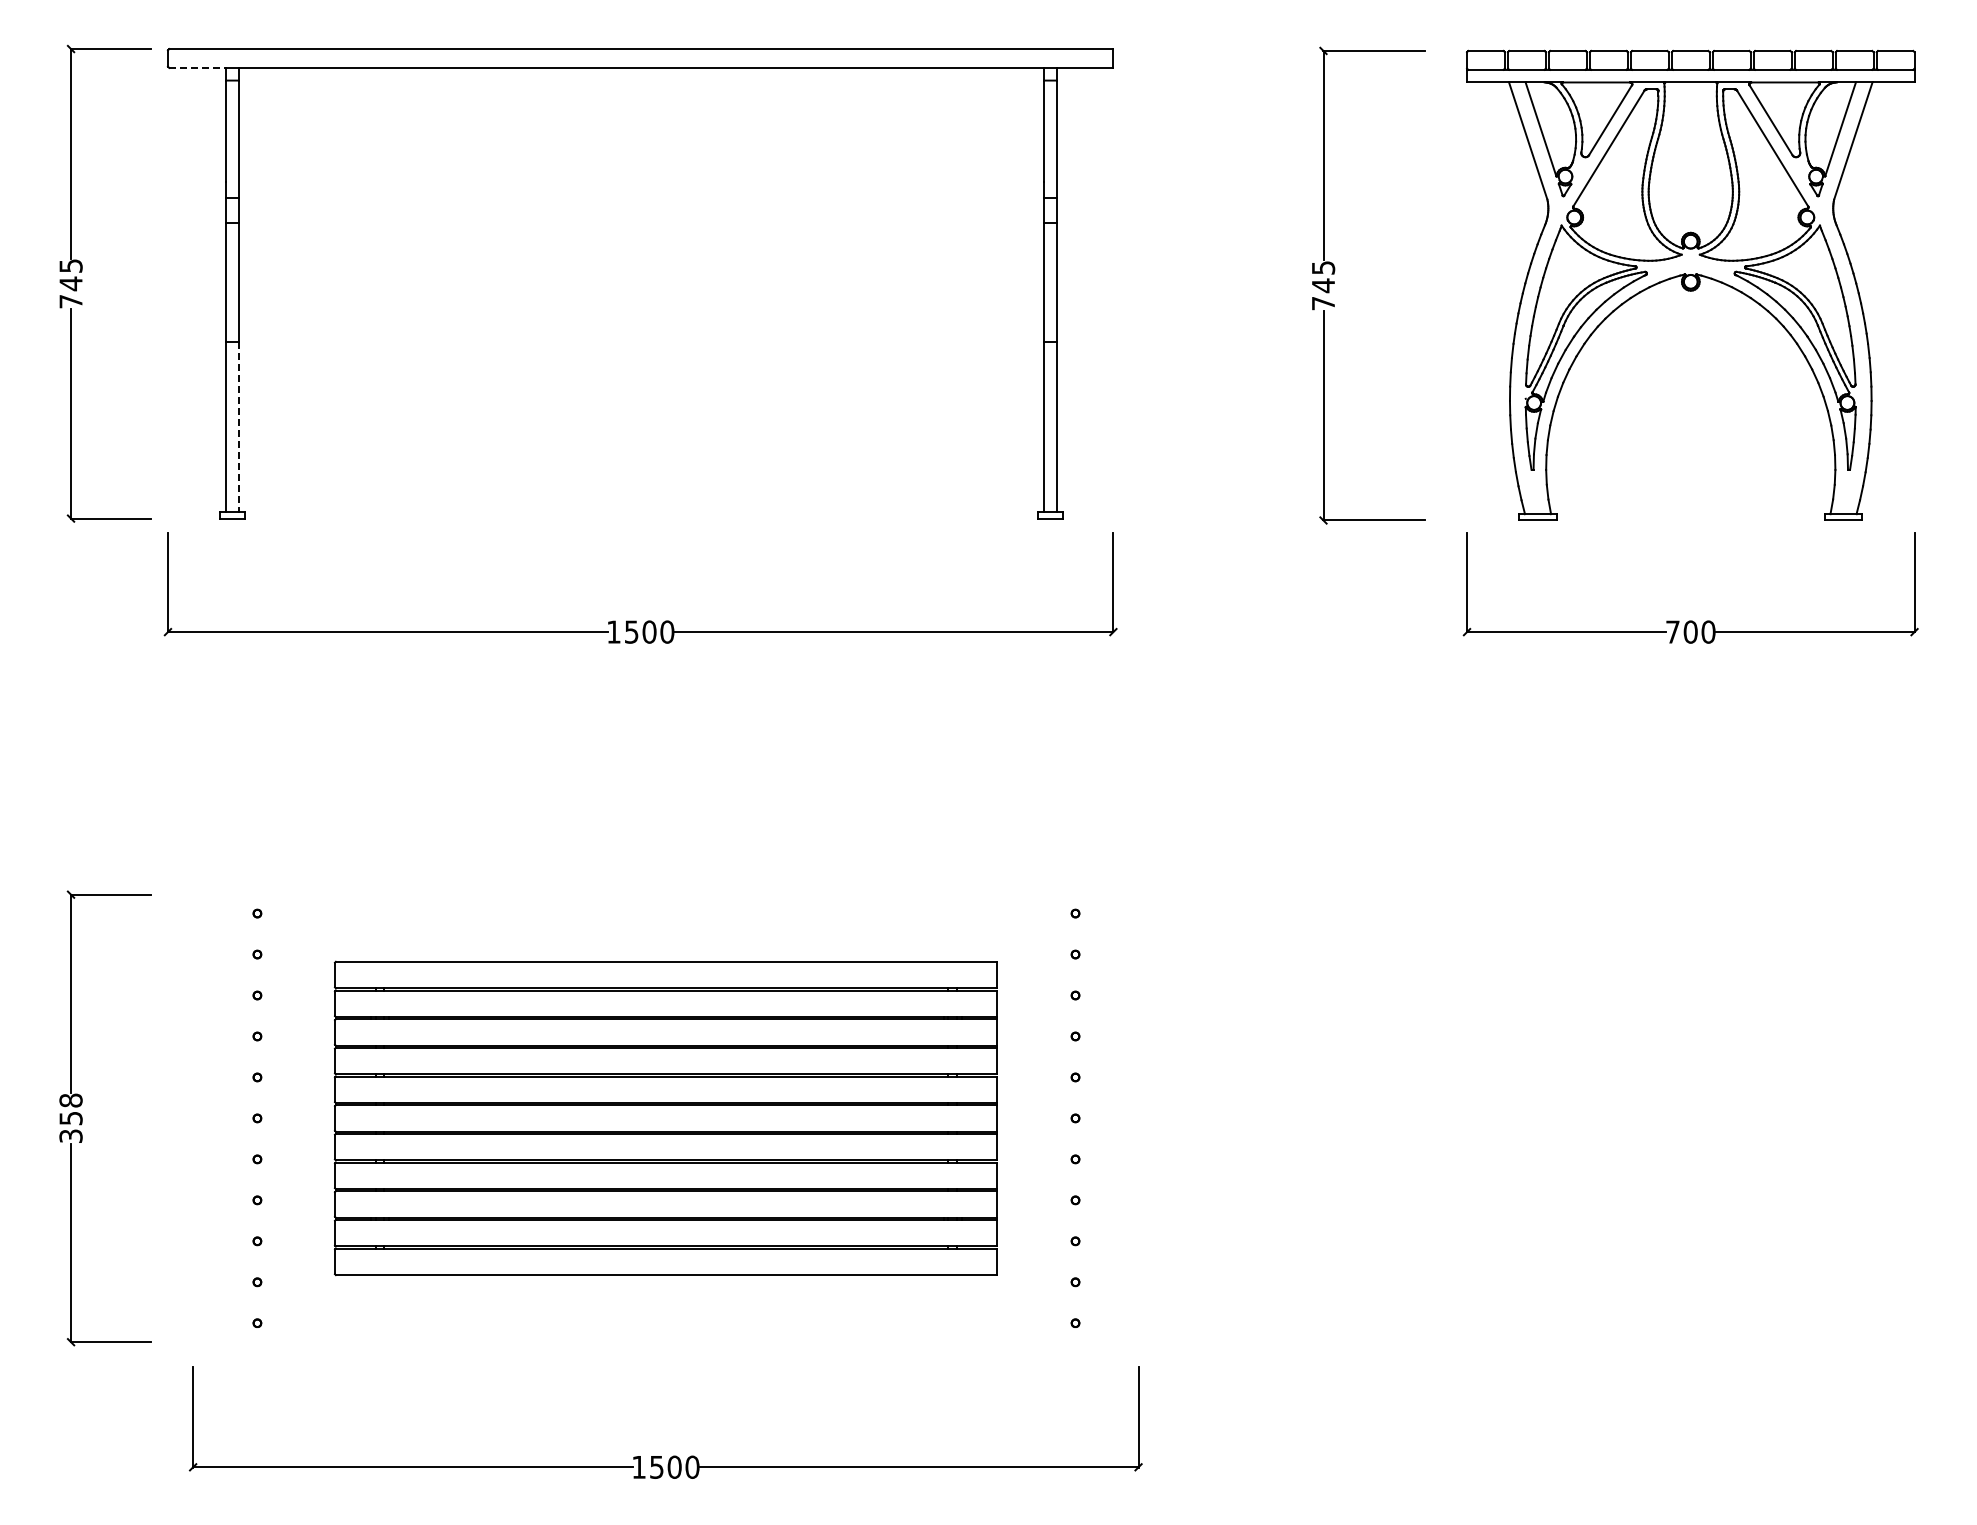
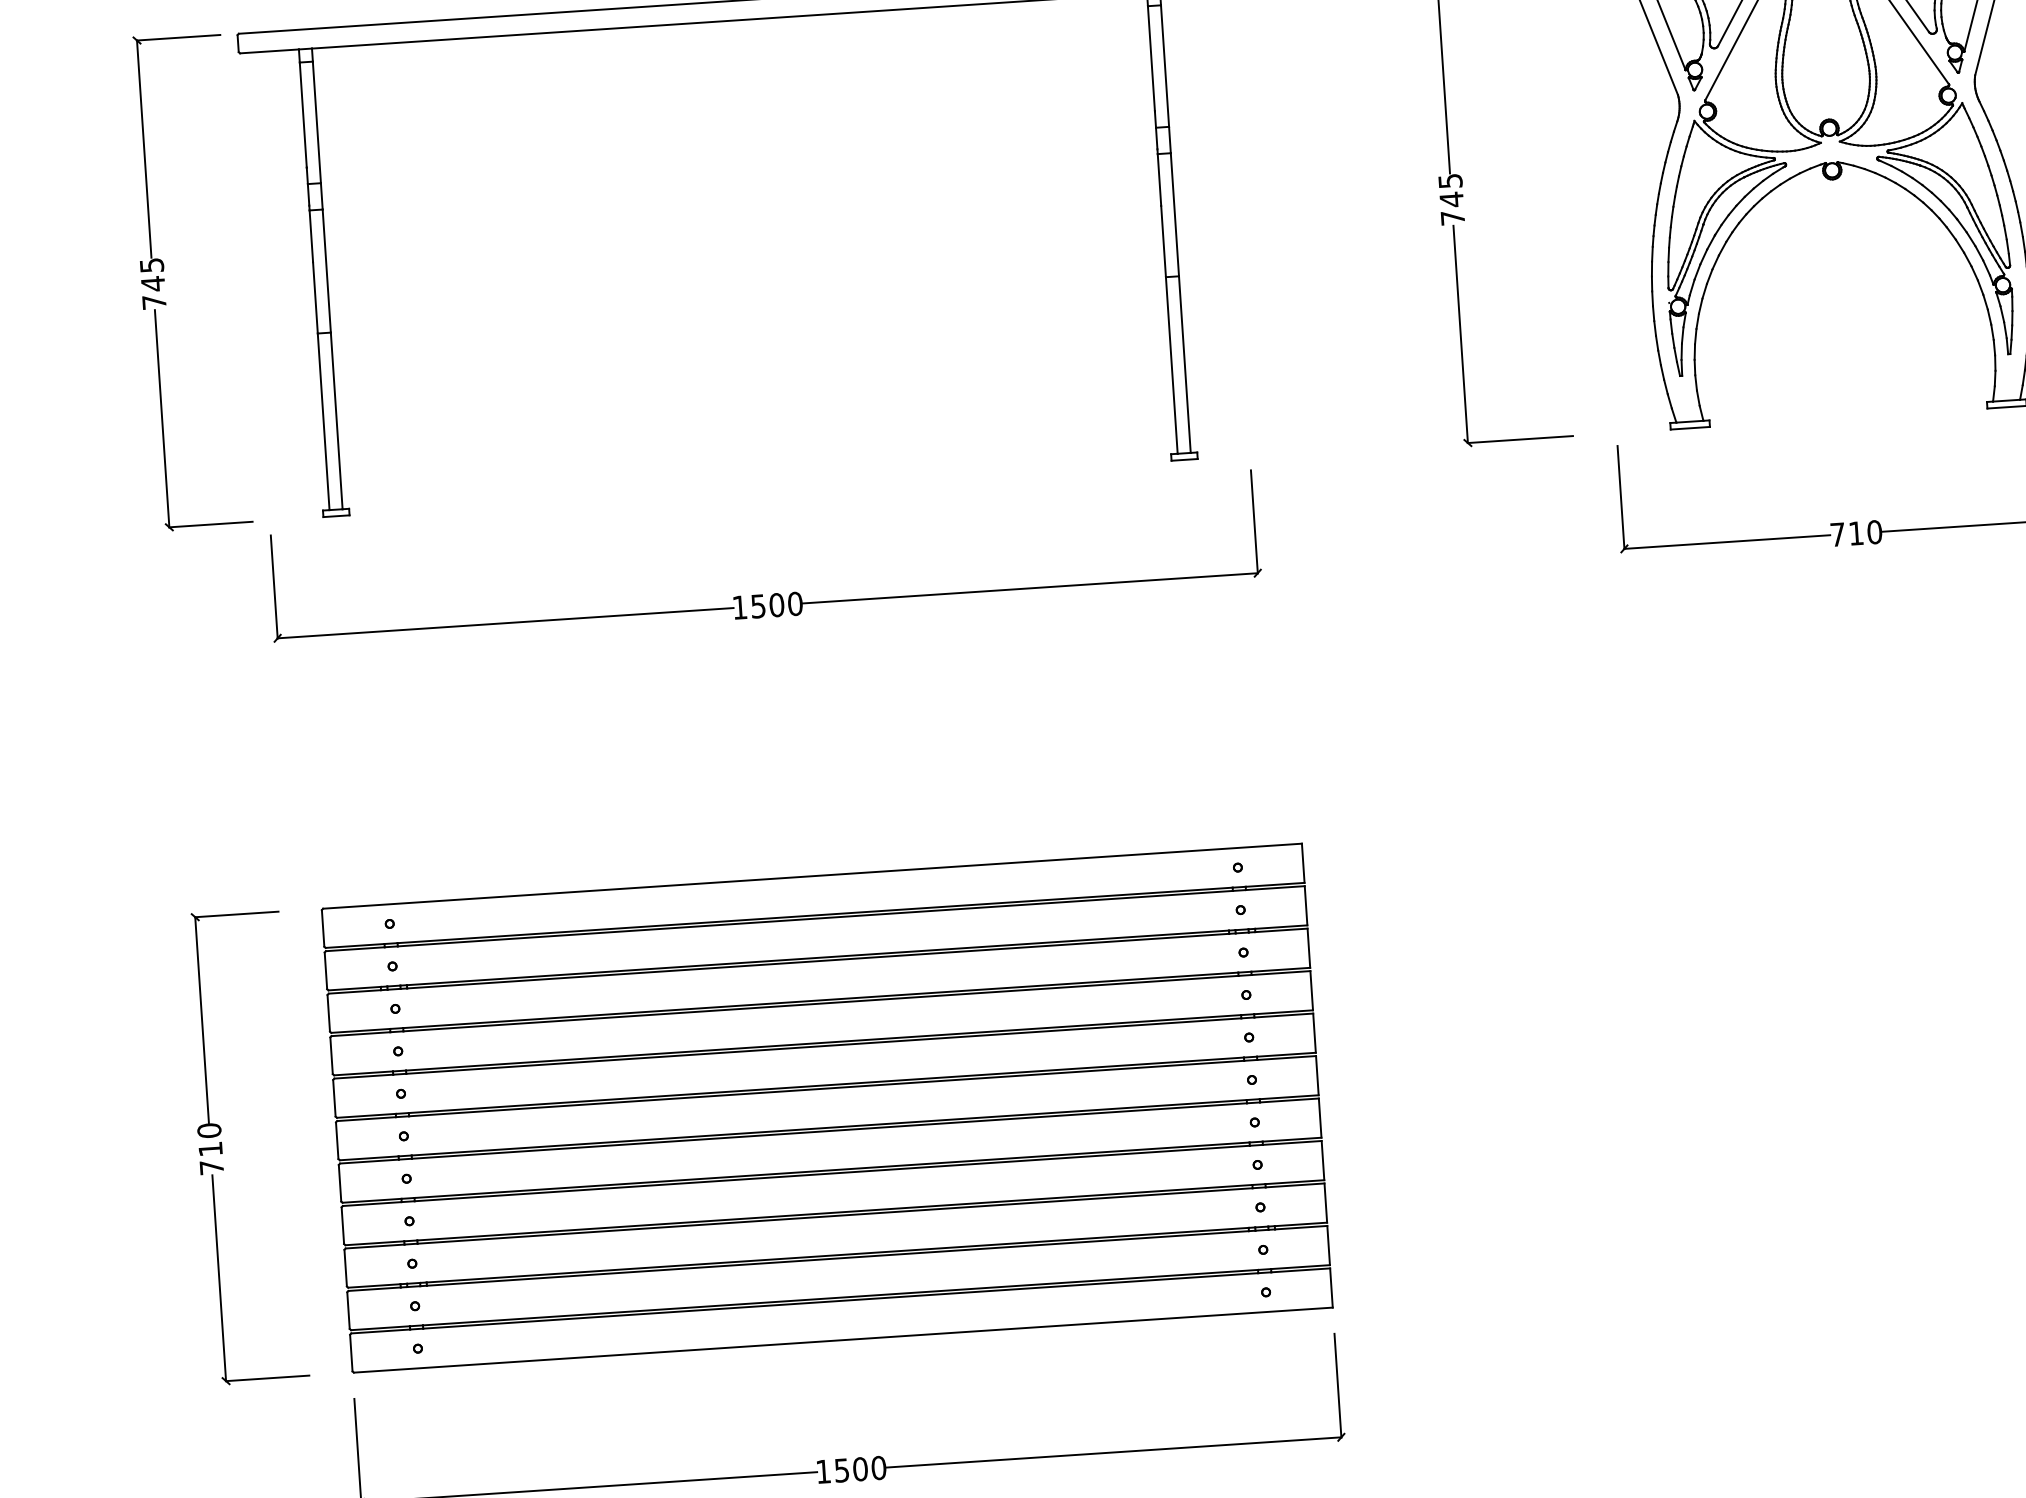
line: (198, 67) -> (270, 50), dashed -> solid
line: (238, 427) -> (336, 421), dashed -> solid
text: (1690, 631) -> (1856, 532), 700 -> 710
text: (70, 1117) -> (210, 1148), 358 -> 710
part: (665, 1118) -> (826, 1108), size x1.43

